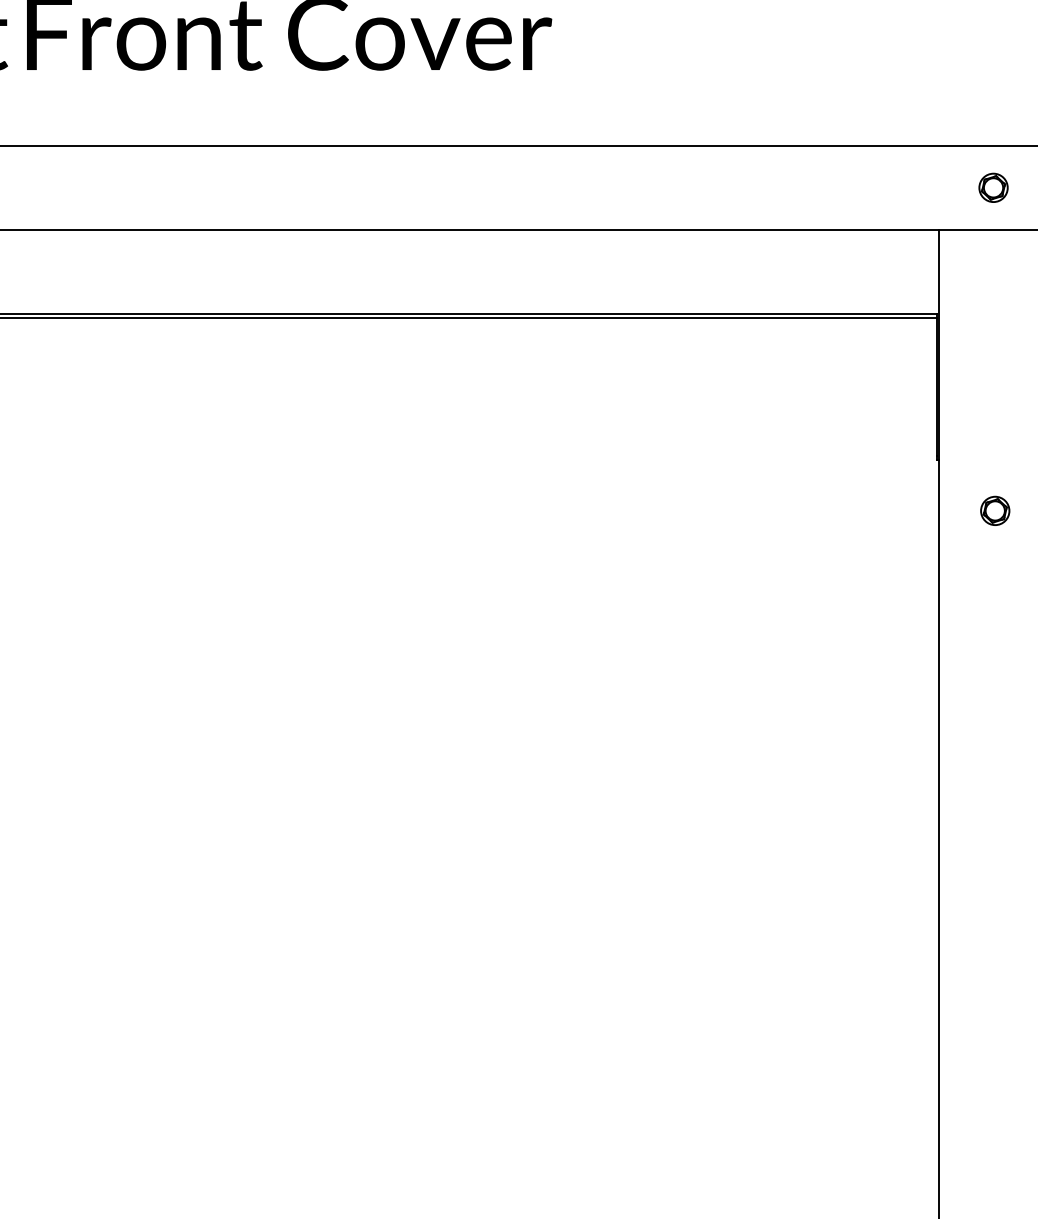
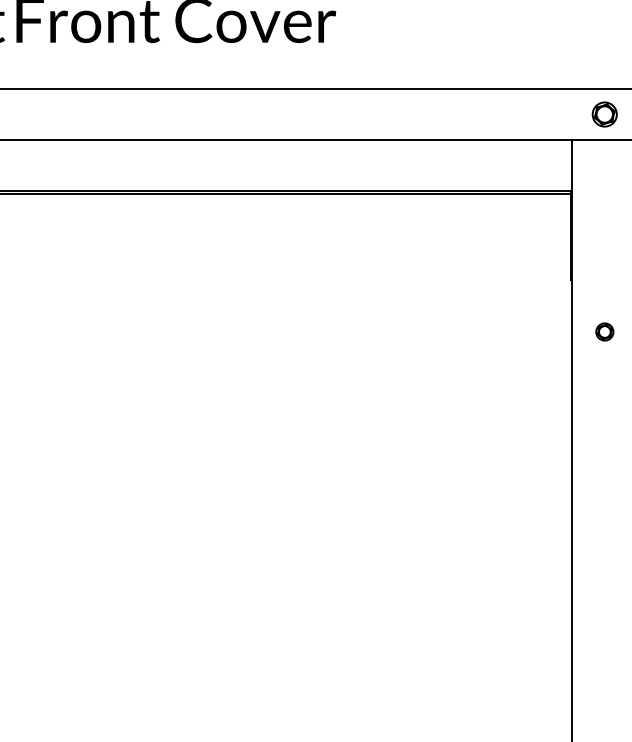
part: (993, 186) -> (604, 113), size x1.4
part: (994, 510) -> (604, 331), moved

